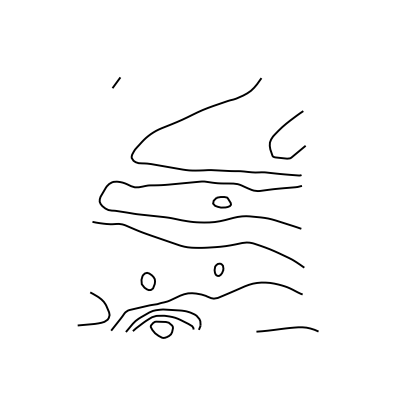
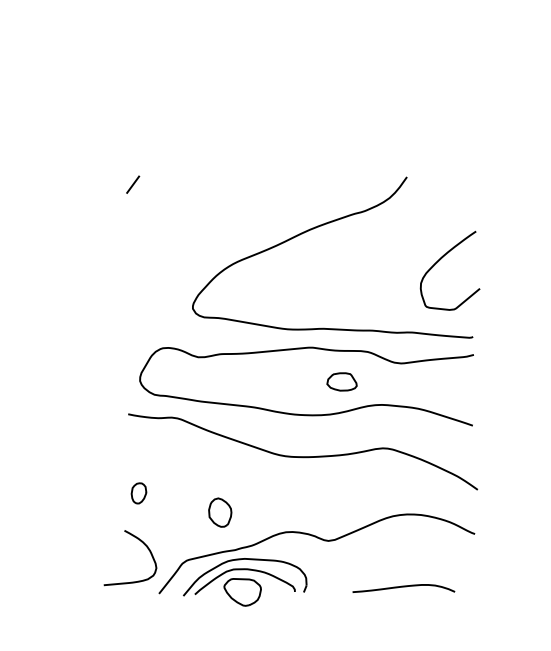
line: (116, 82) -> (133, 184), moved
part: (218, 269) -> (138, 492), moved
curve: (287, 329) -> (403, 588), moved

